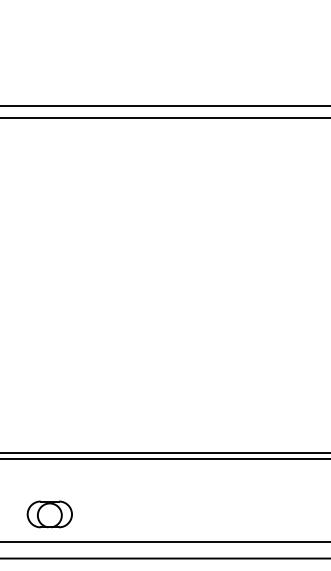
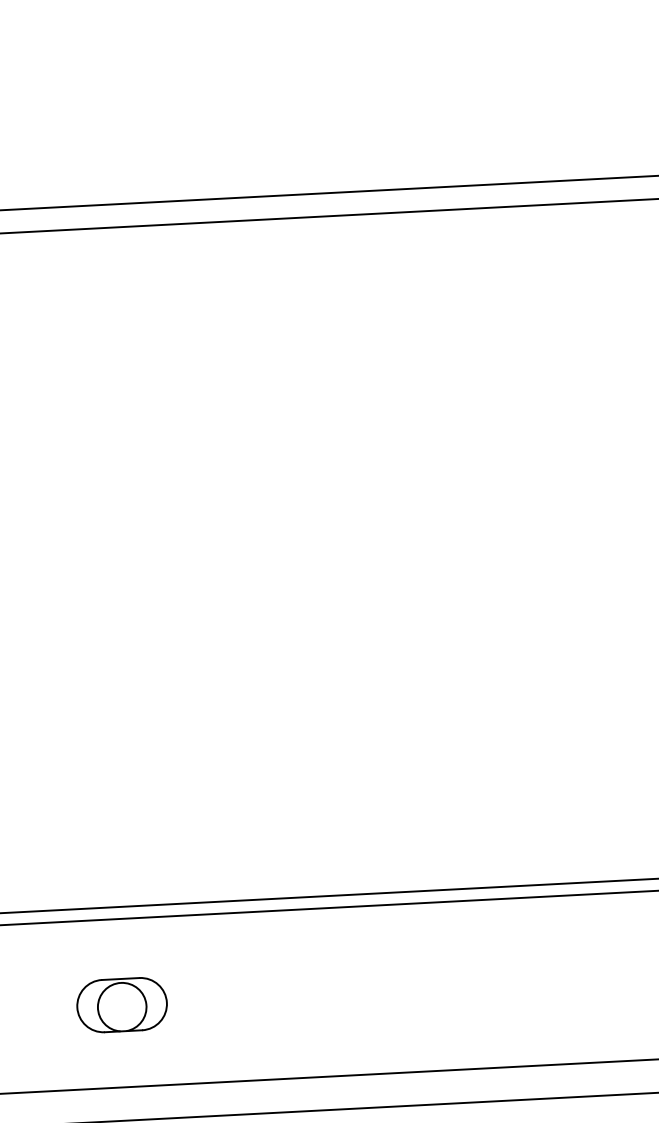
part: (49, 514) -> (121, 1005), moved

